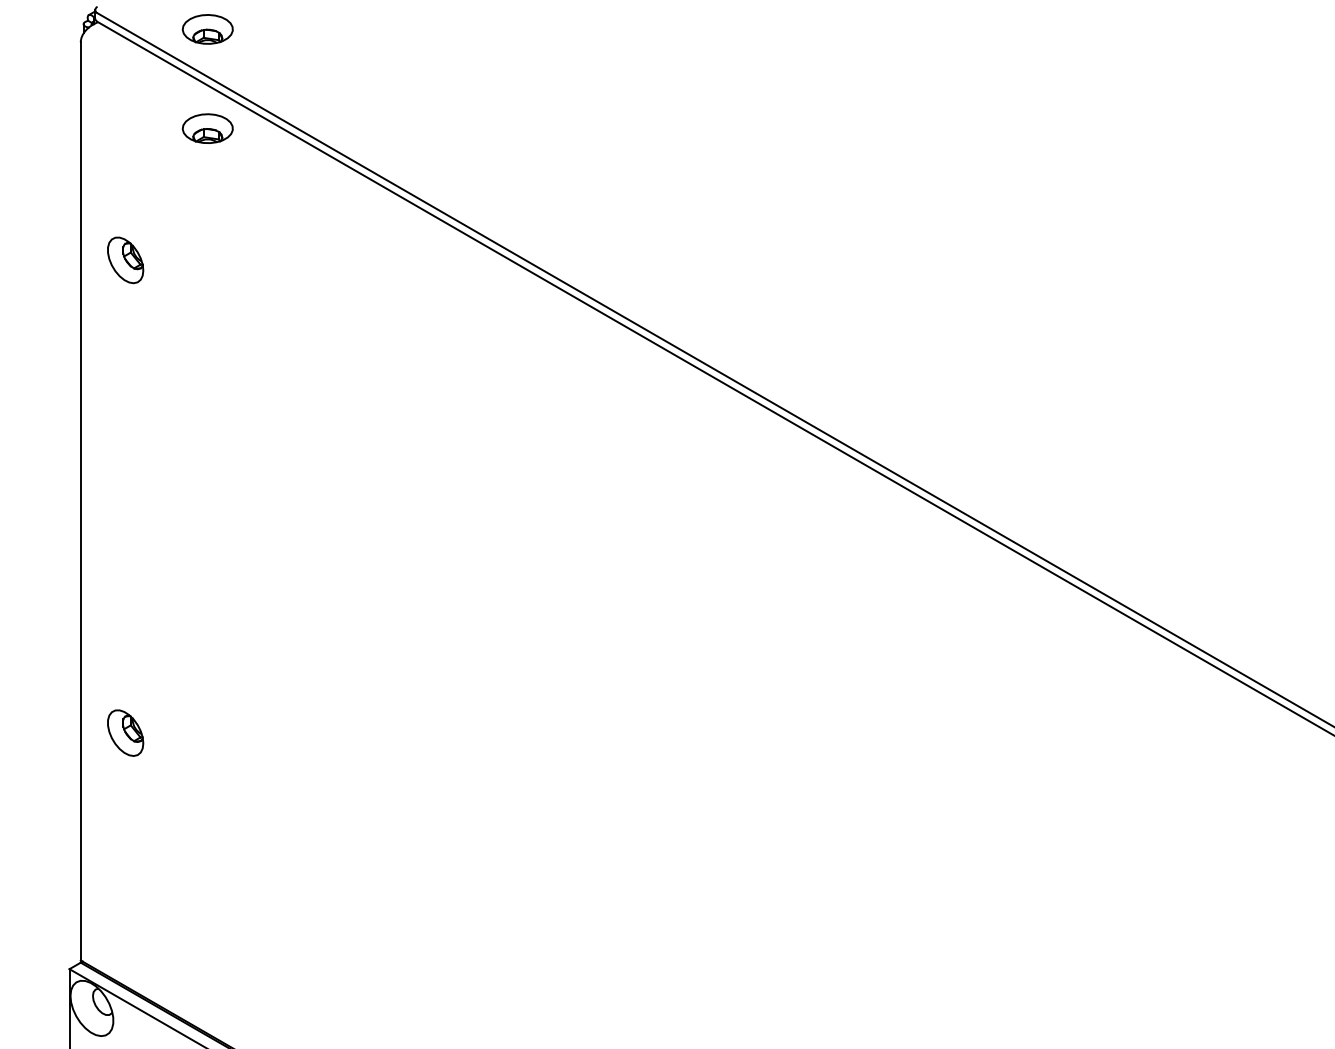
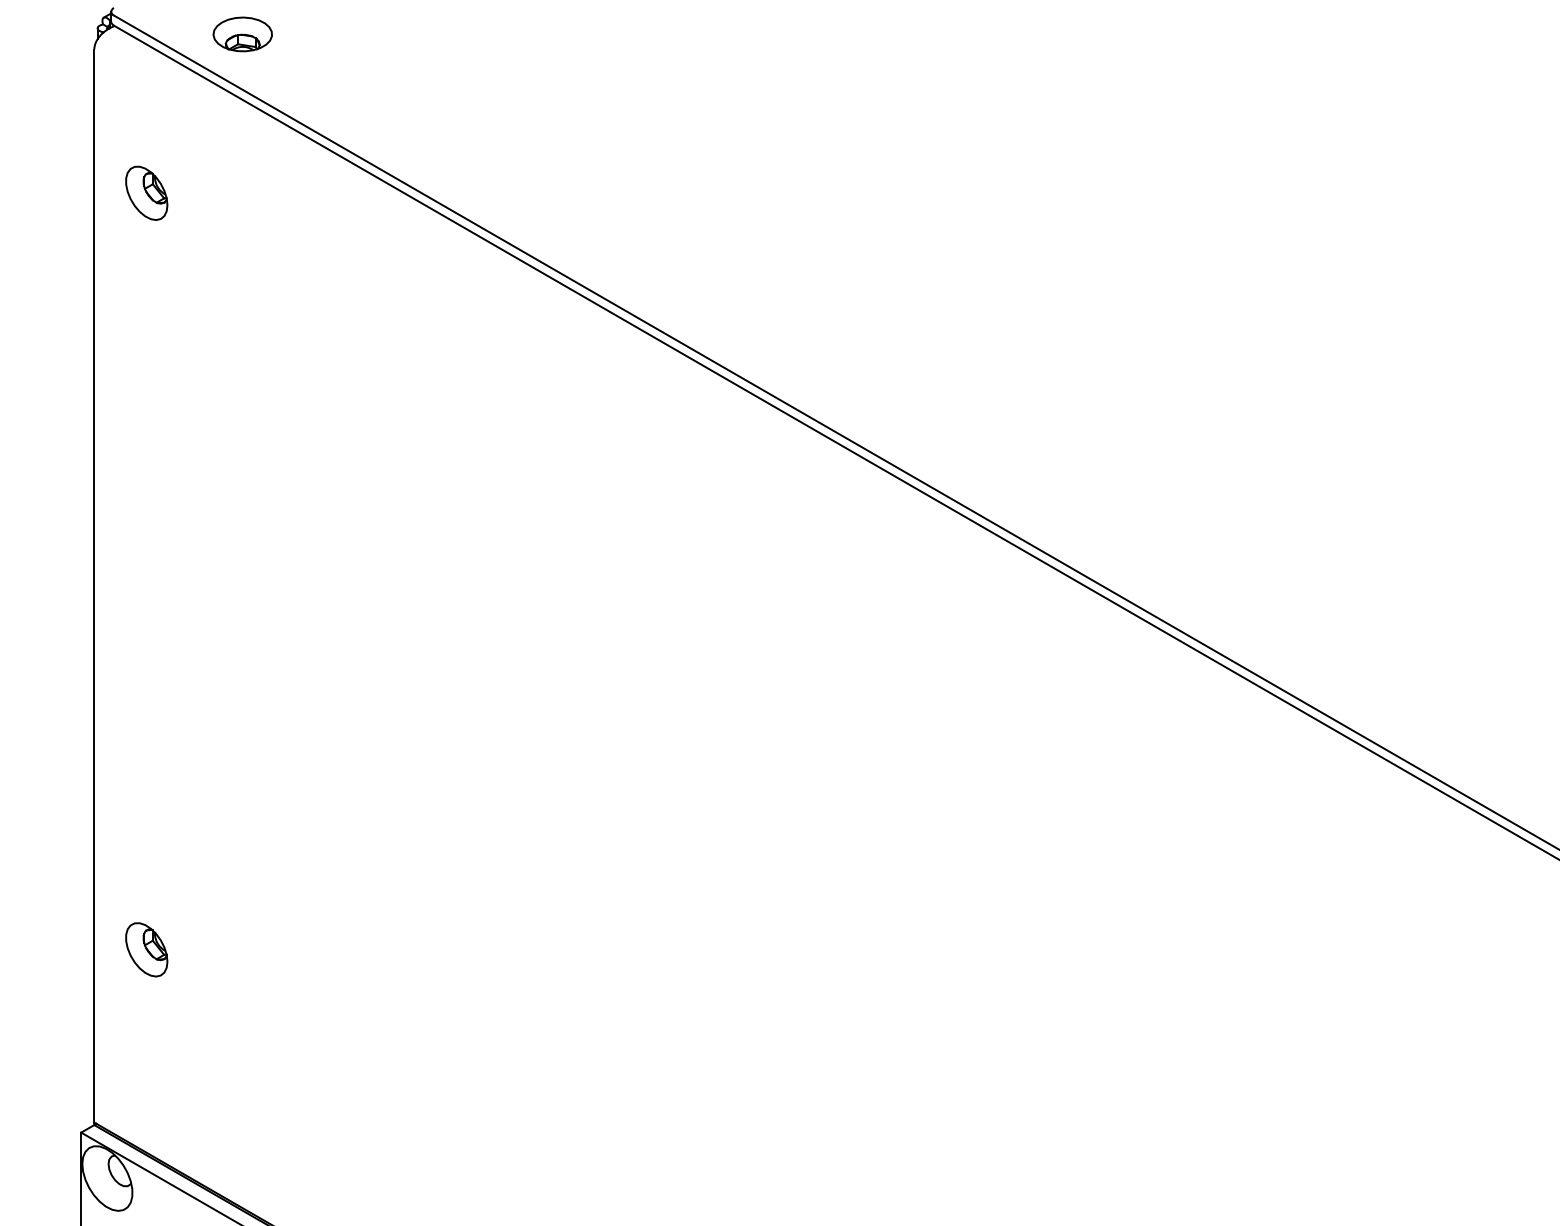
part: (207, 128) -> (242, 150), removed
part: (125, 259) -> (146, 192), moved
part: (125, 732) -> (146, 949), moved

